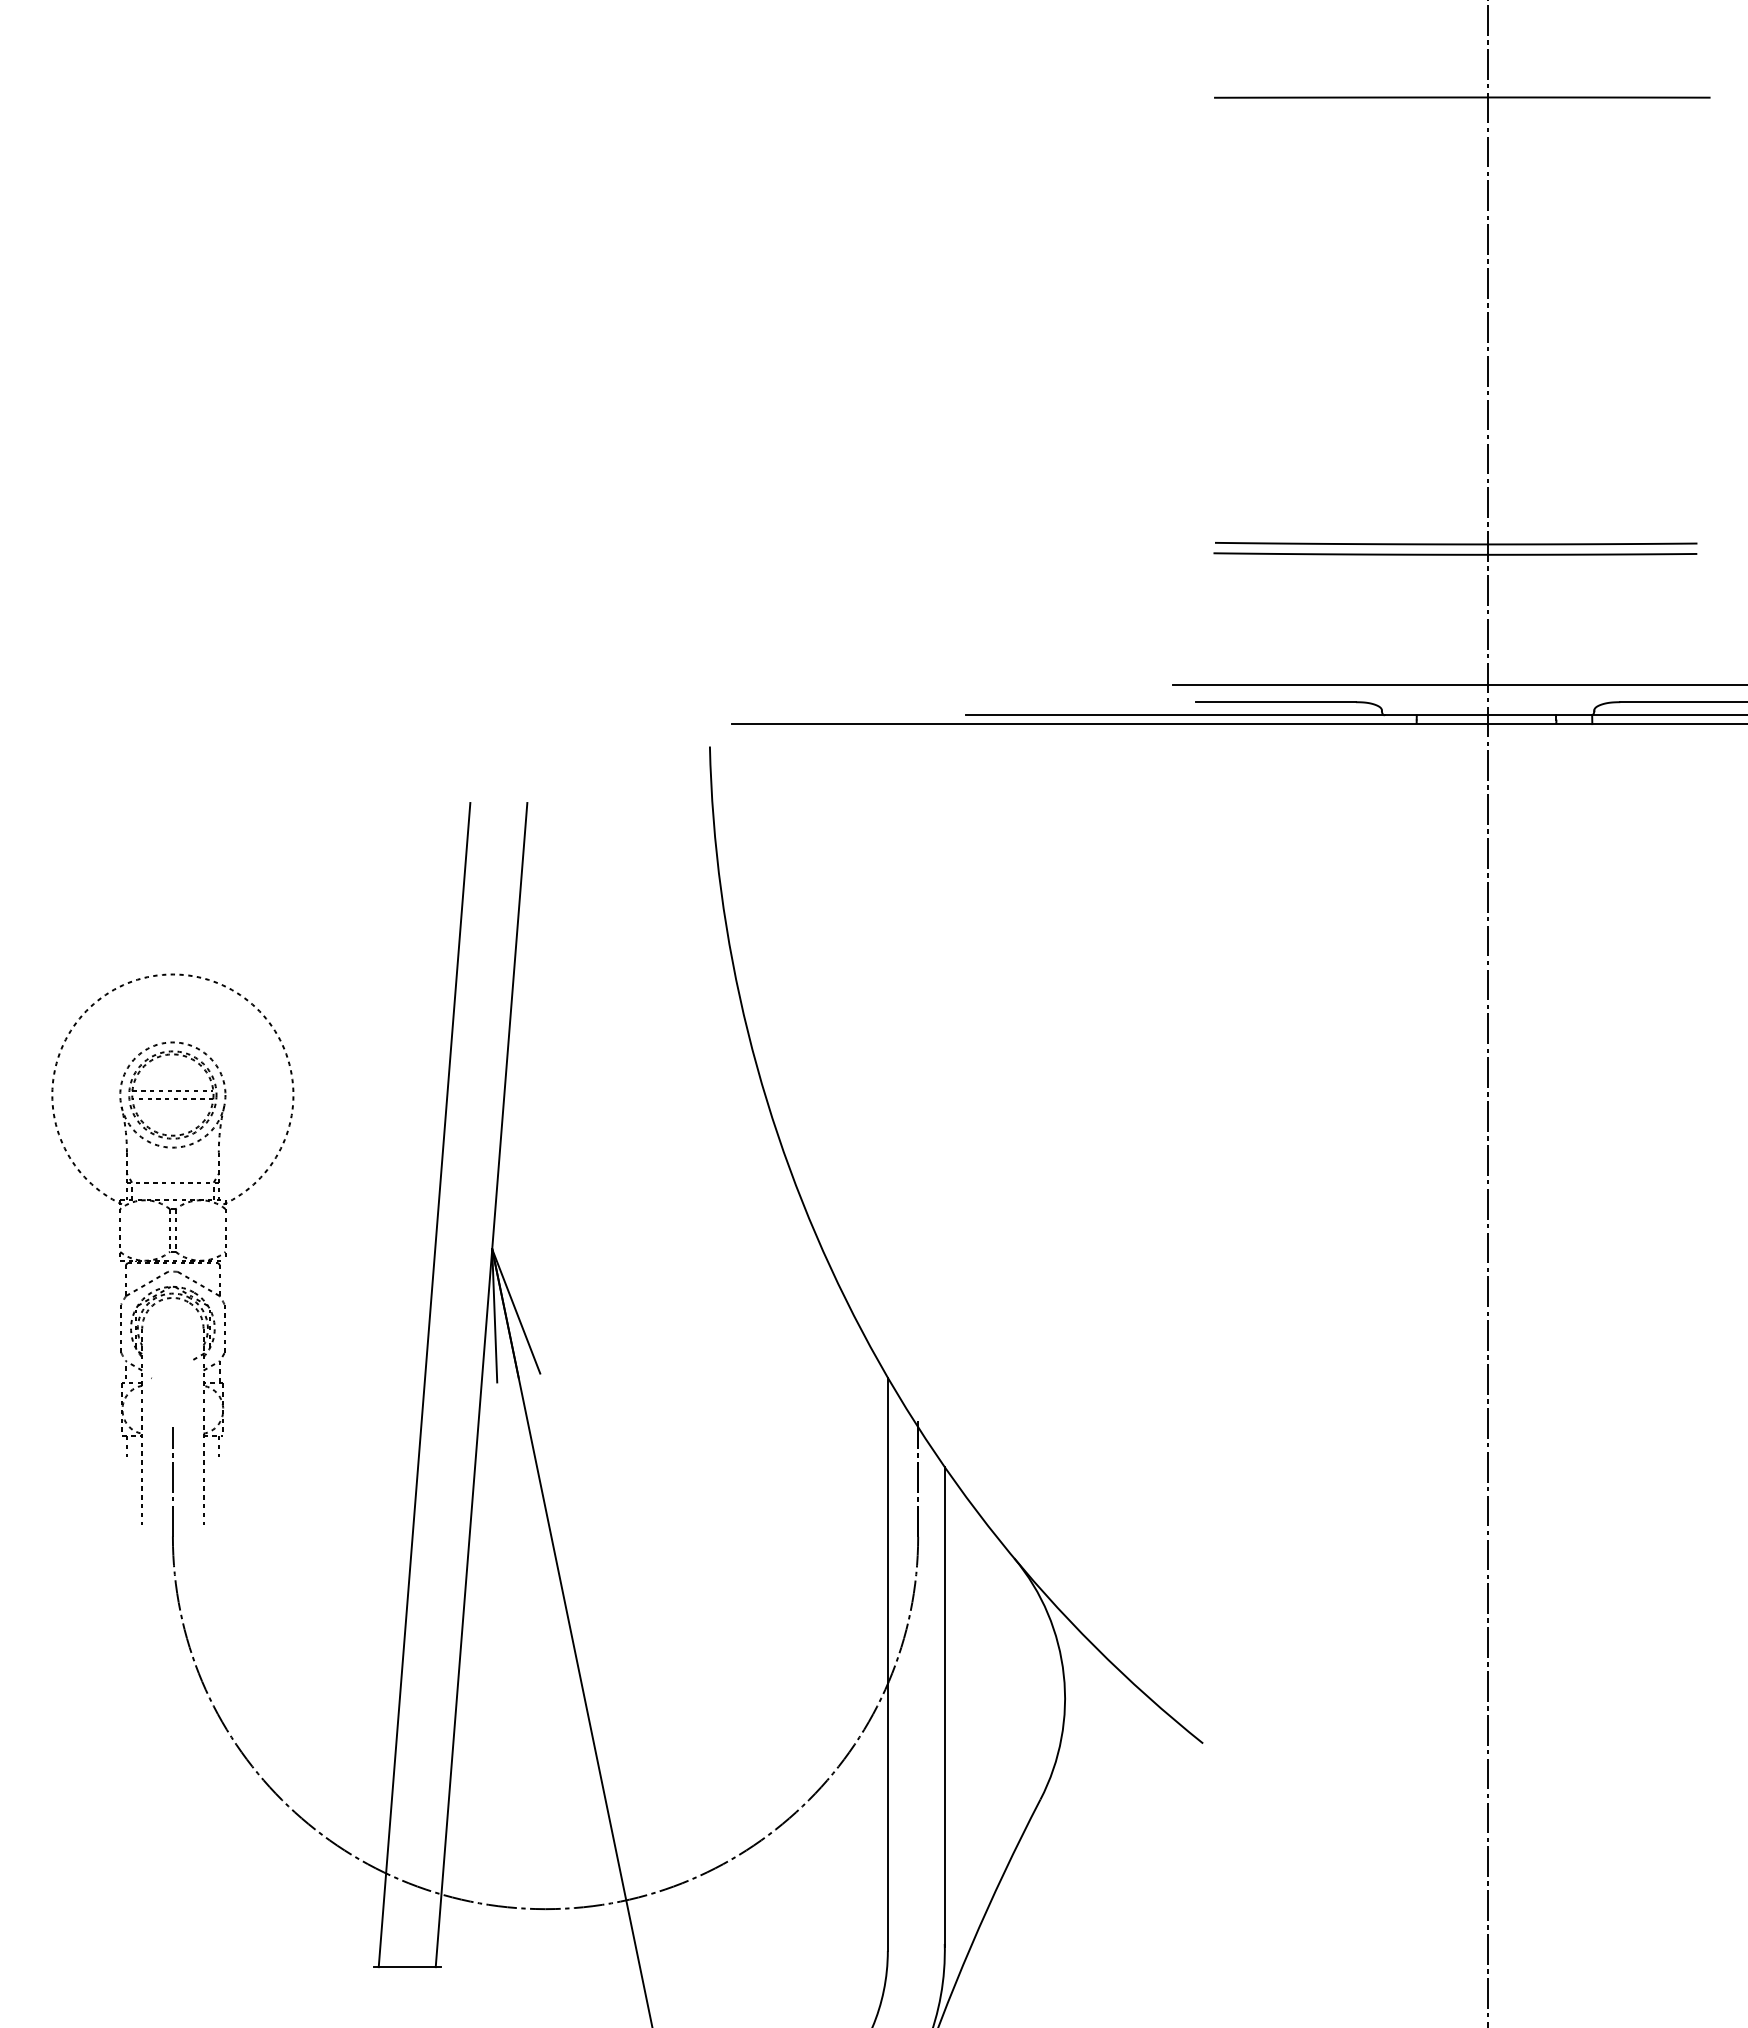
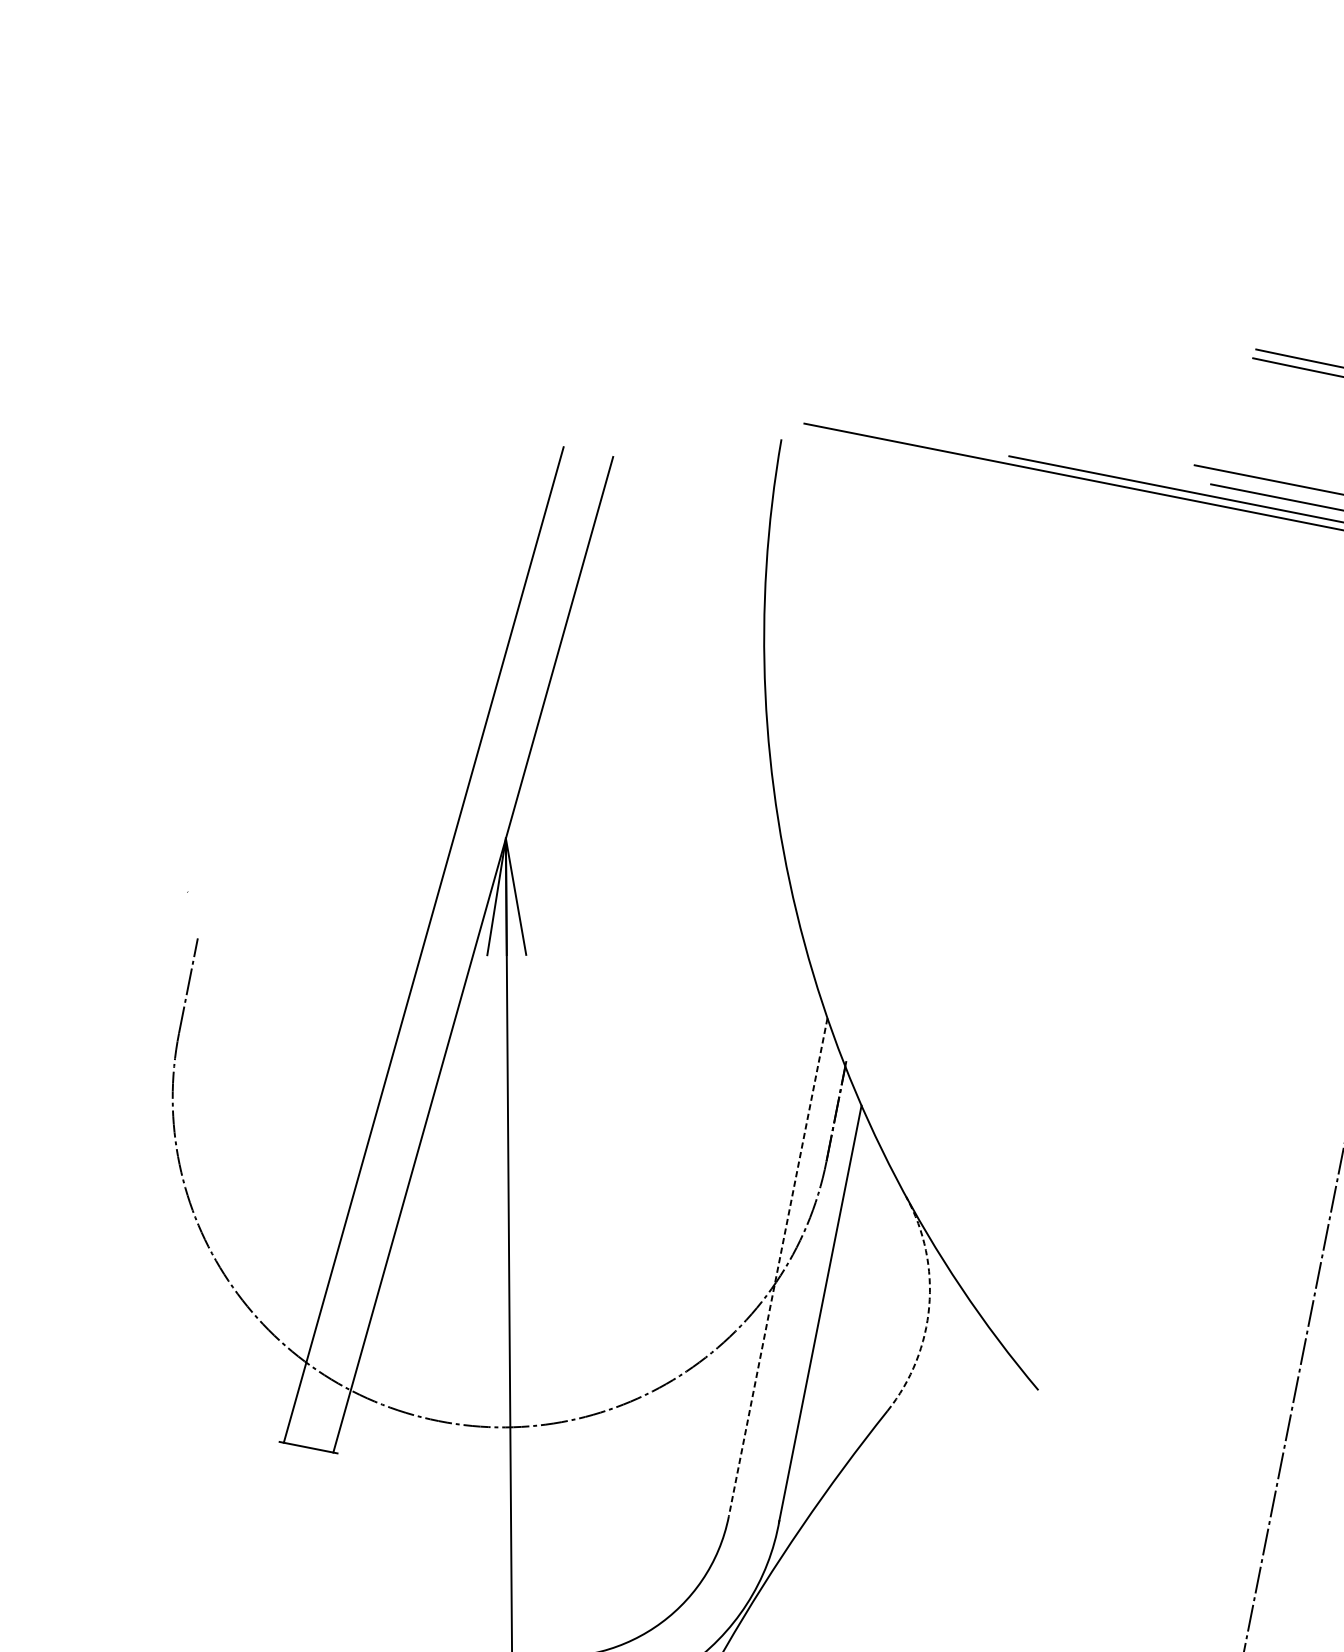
part: (172, 1248) -> (228, 782), removed
line: (887, 1664) -> (777, 1267), solid -> dashed
arc: (1063, 1675) -> (928, 1307), solid -> dashed

